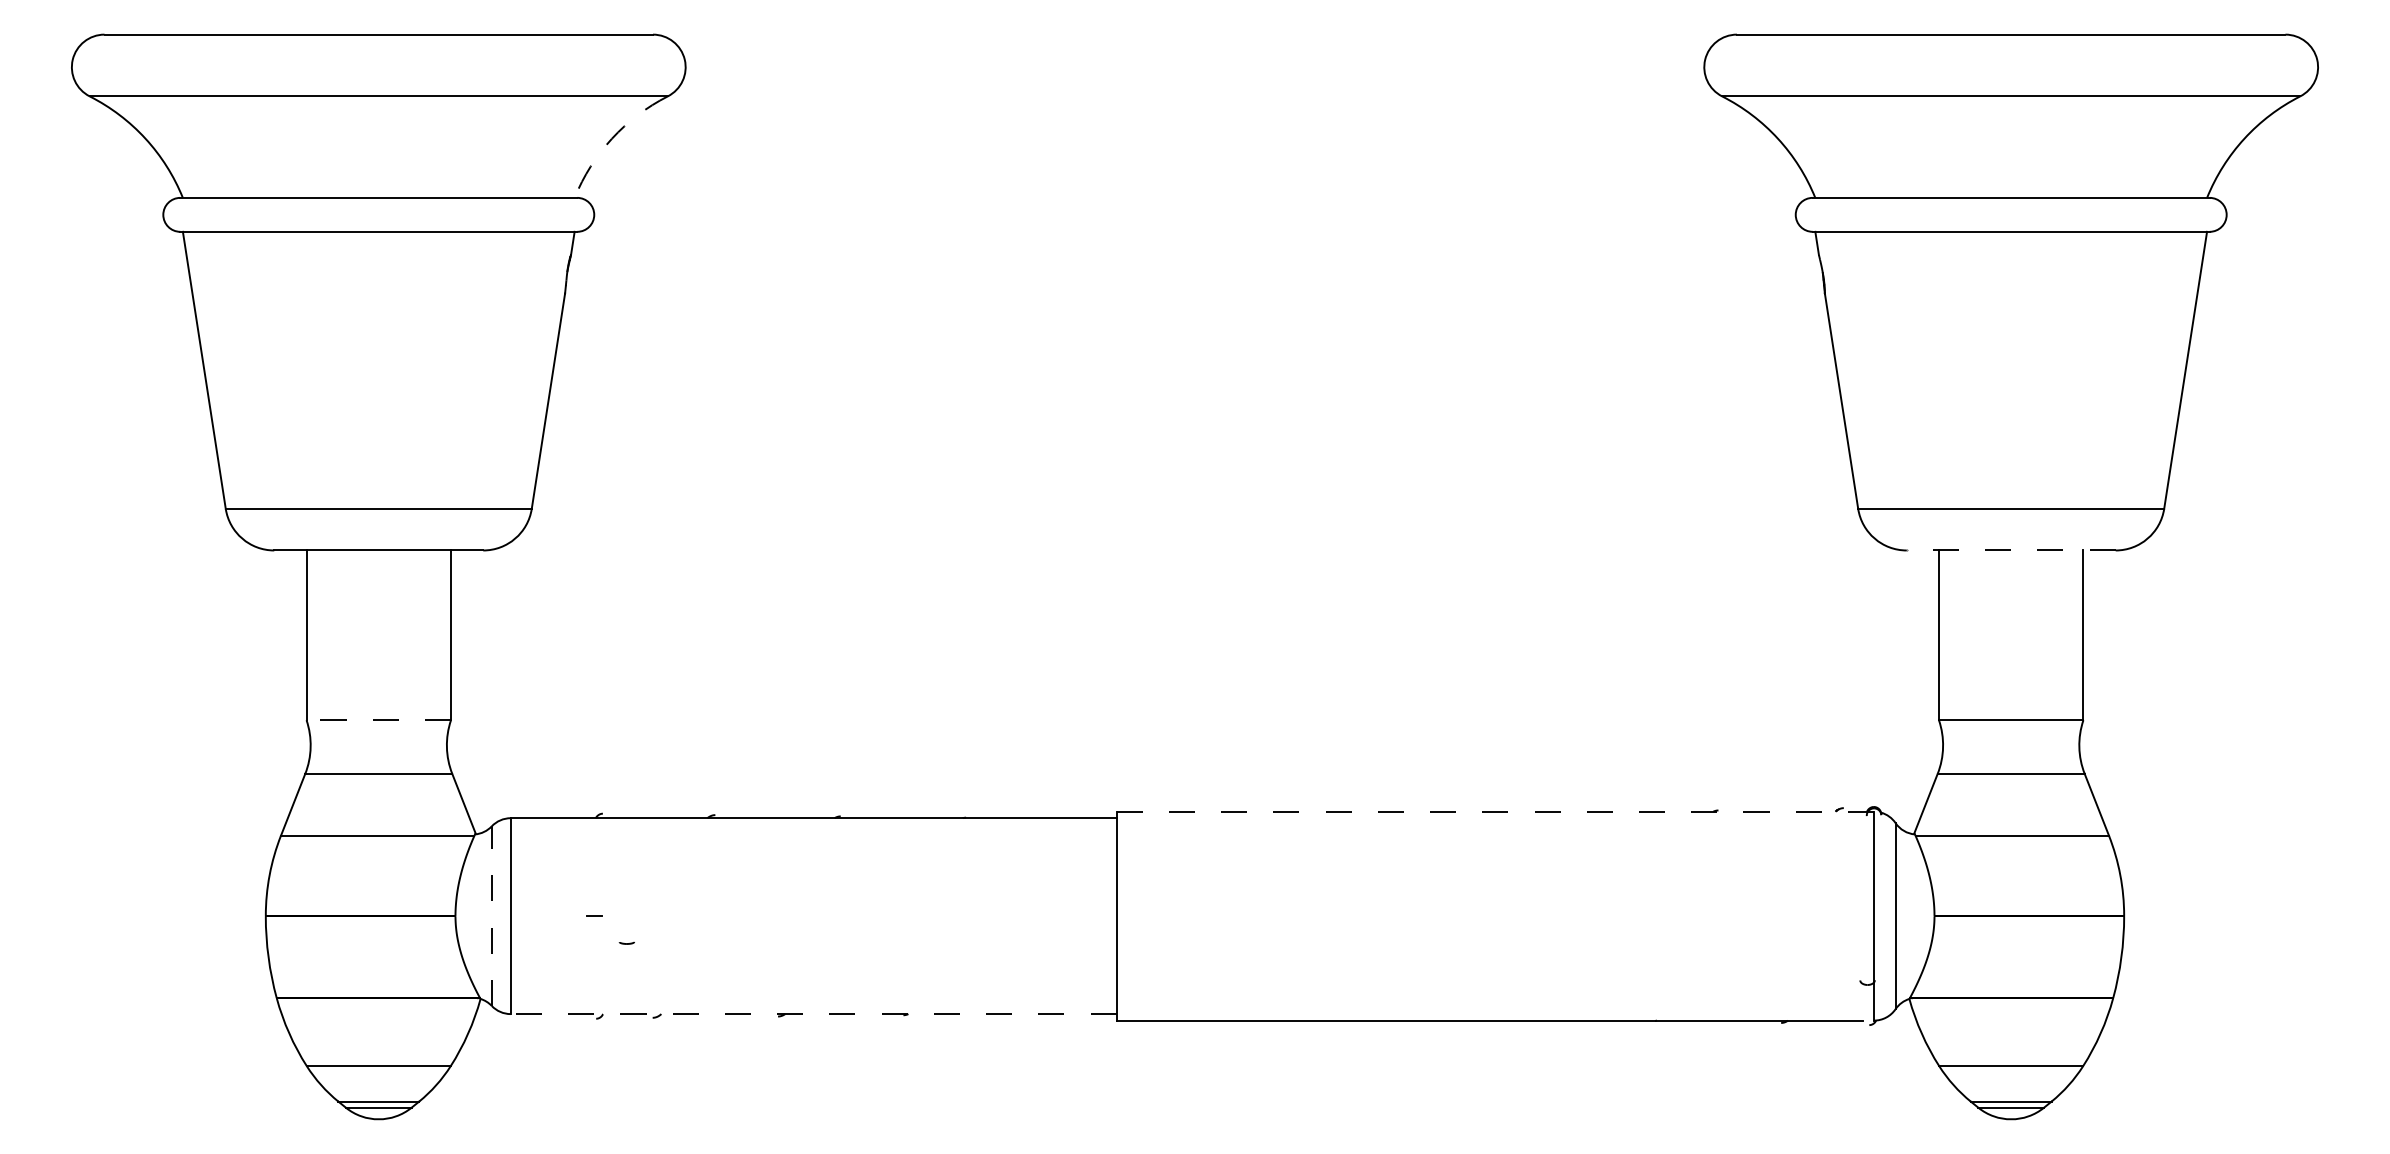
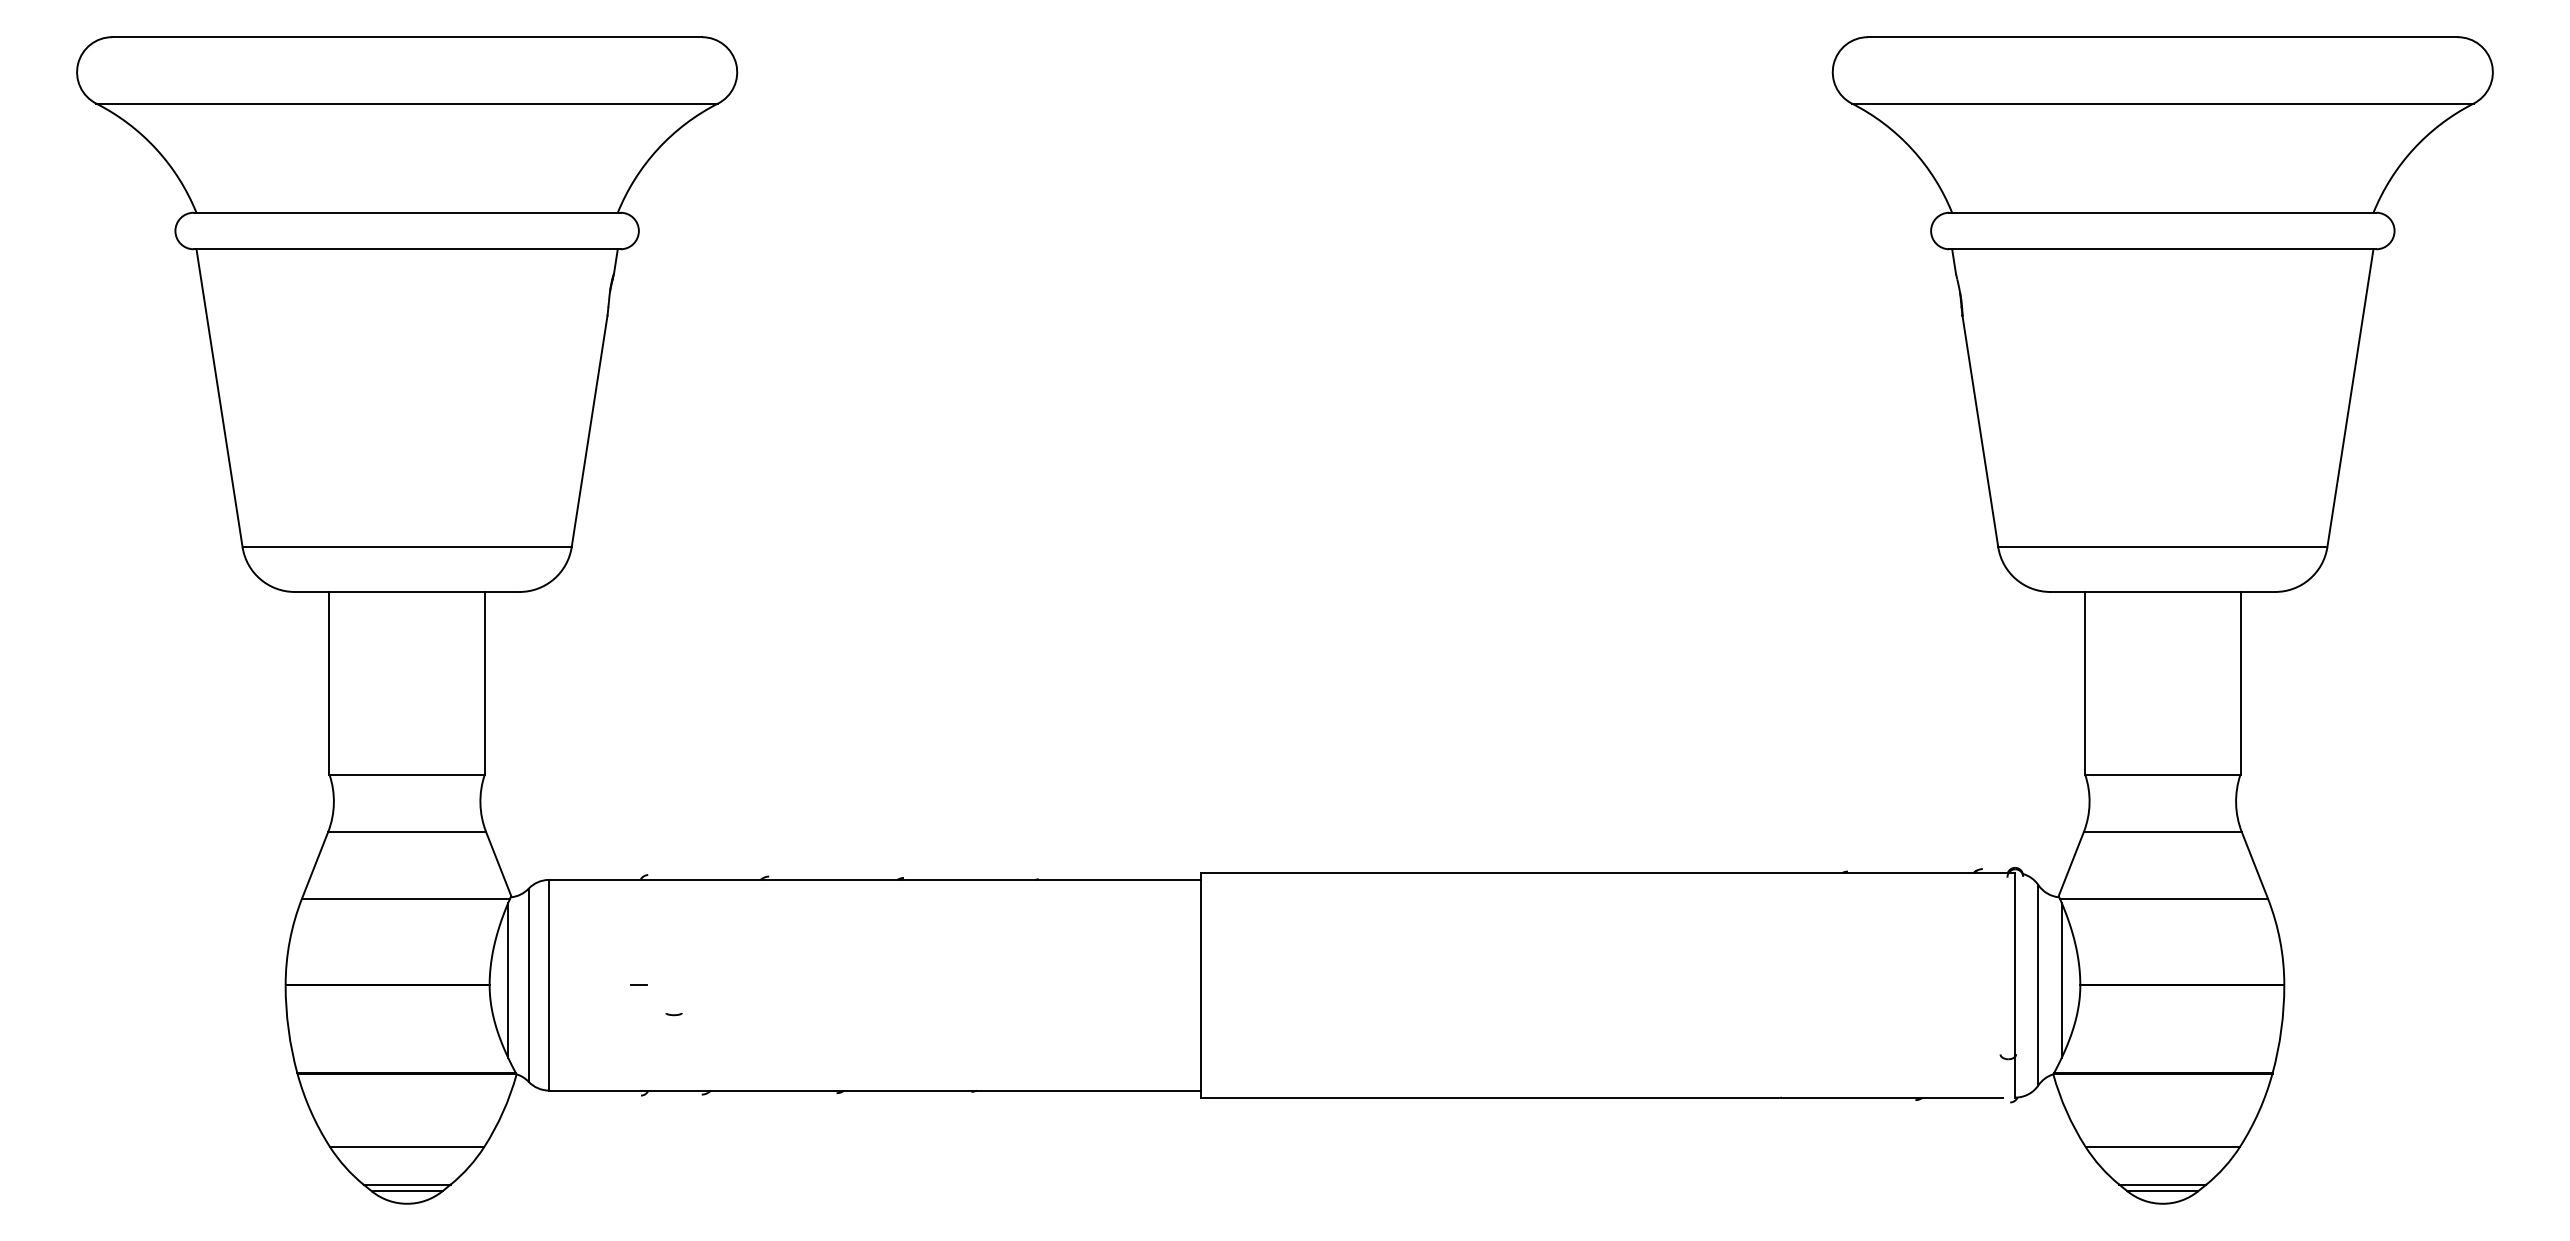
arc: (612, 139) -> (658, 149), dashed -> solid
line: (2010, 550) -> (2162, 591), dashed -> solid
line: (379, 720) -> (407, 774), dashed -> solid
line: (1495, 811) -> (1608, 872), dashed -> solid
line: (473, 910) -> (508, 979), added
line: (1916, 910) -> (2061, 979), added
line: (491, 916) -> (528, 985), dashed -> solid
line: (813, 1014) -> (874, 1090), dashed -> solid

